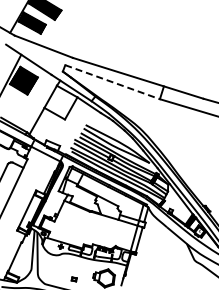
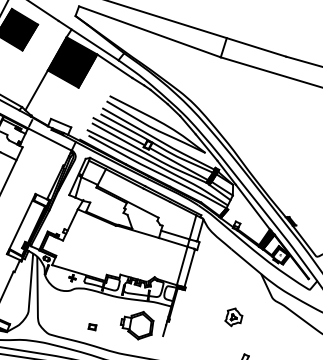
line: (113, 82) -> (151, 32), dashed -> solid
hatch: (60, 102) -> (71, 62), added
part: (168, 272) -> (233, 316), added

